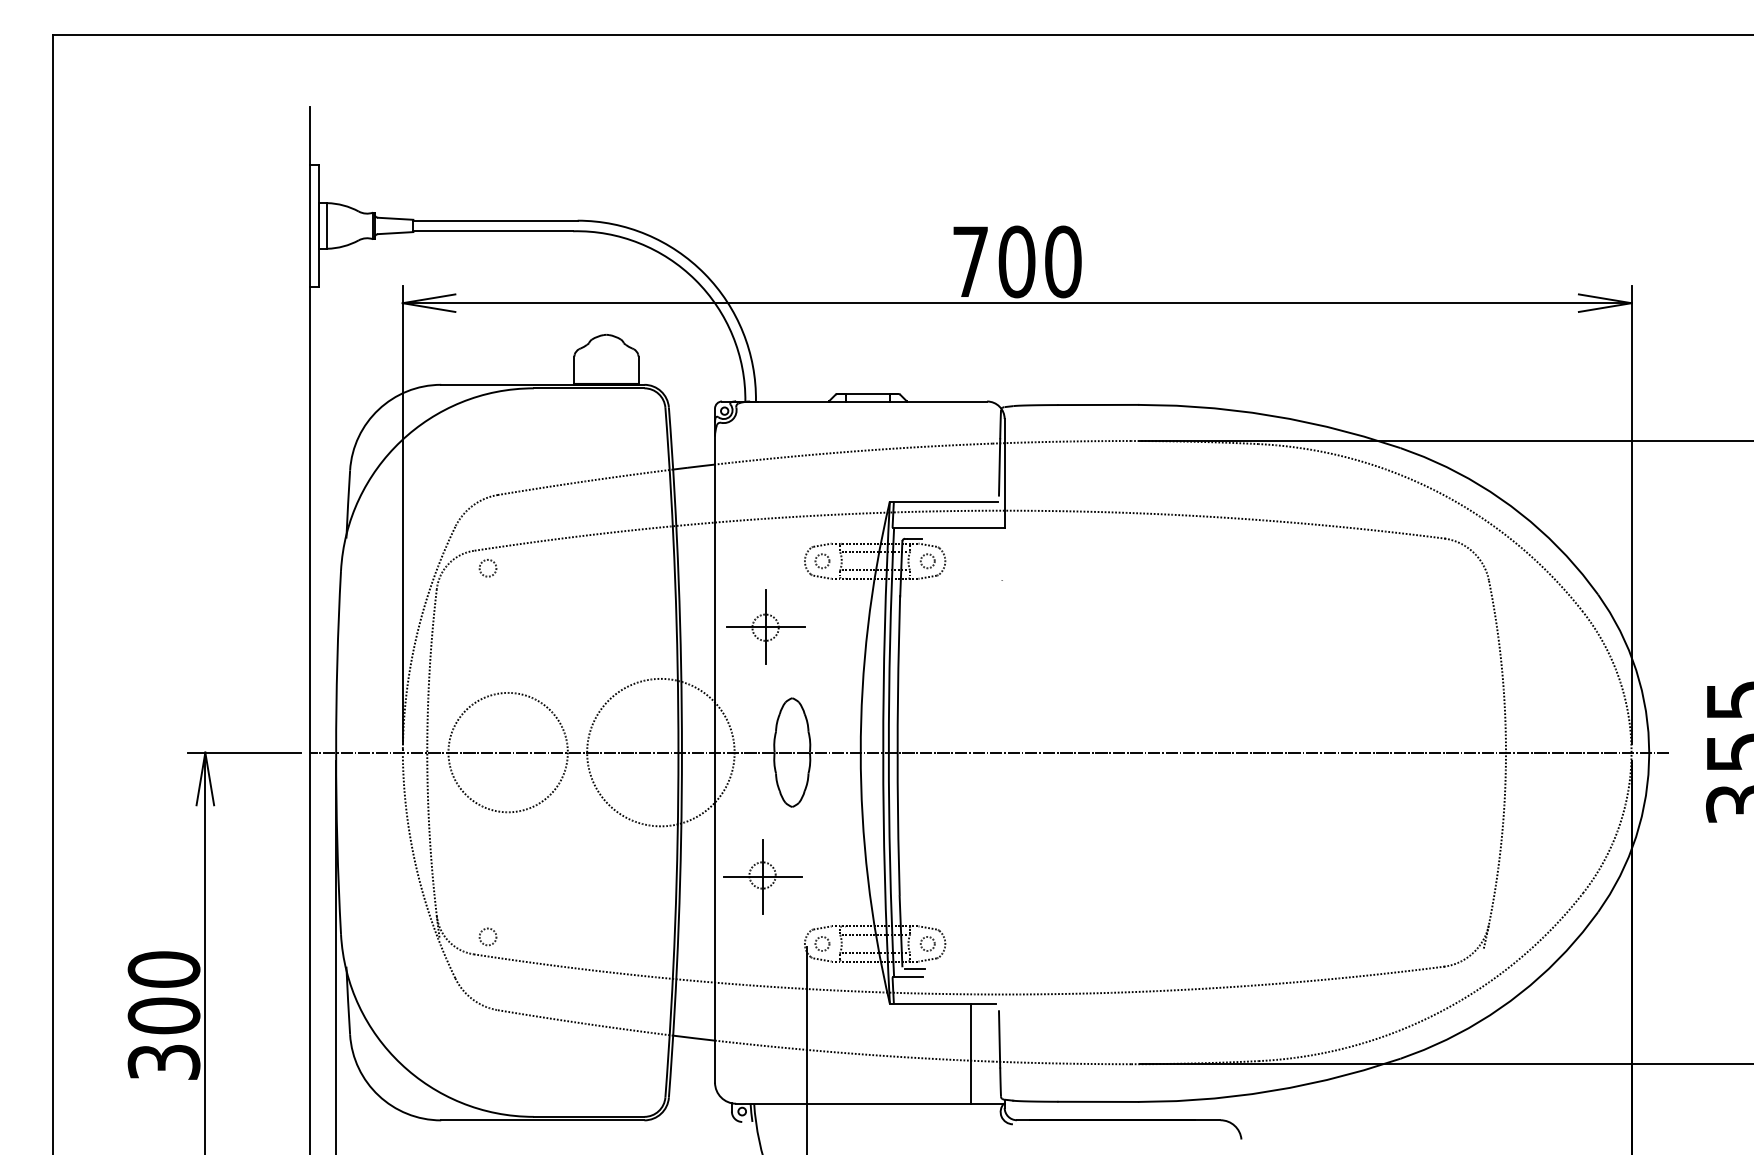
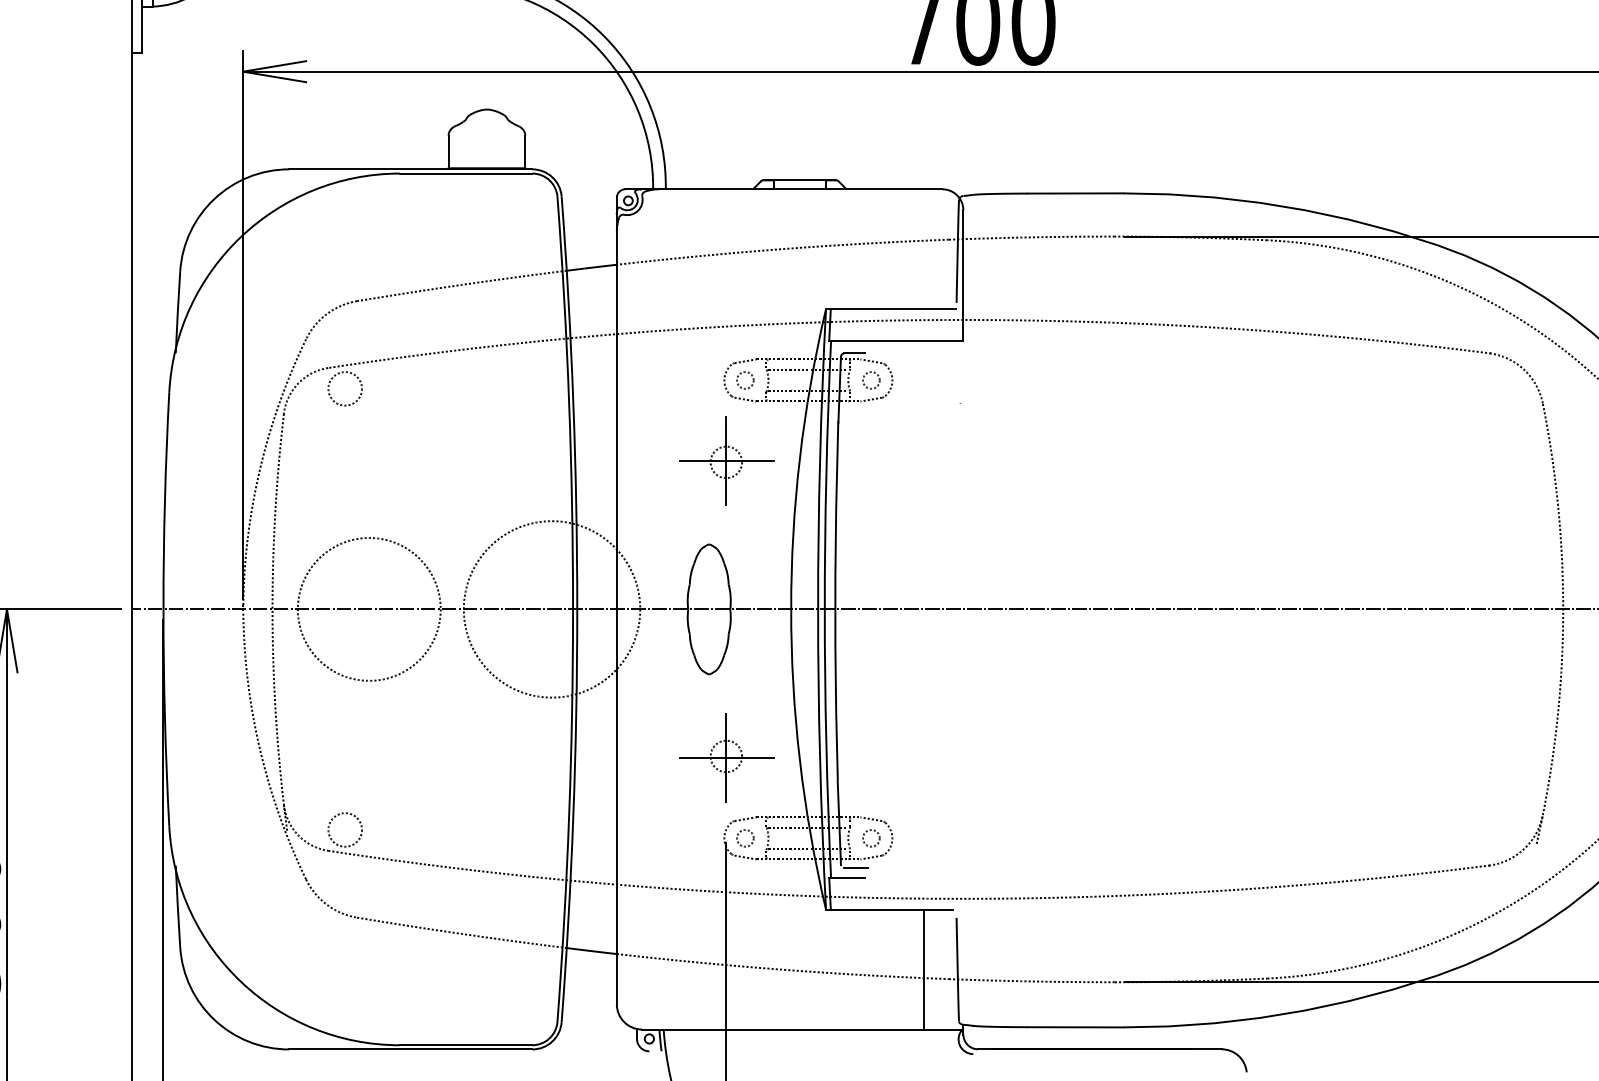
circle: (488, 568) -> (345, 389), size x1.67
part: (765, 626) -> (726, 460), moved
part: (762, 876) -> (726, 757), moved
circle: (488, 936) -> (345, 829), size x1.67

